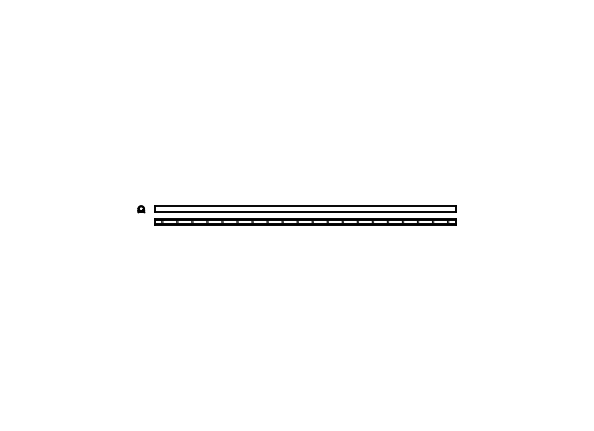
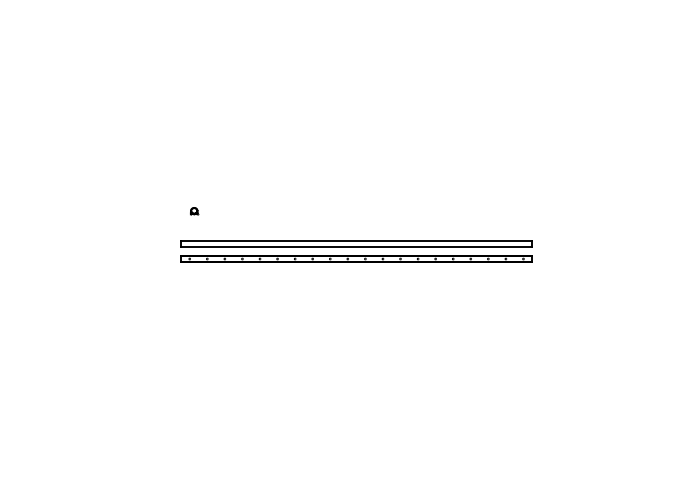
part: (141, 209) -> (194, 211), moved

